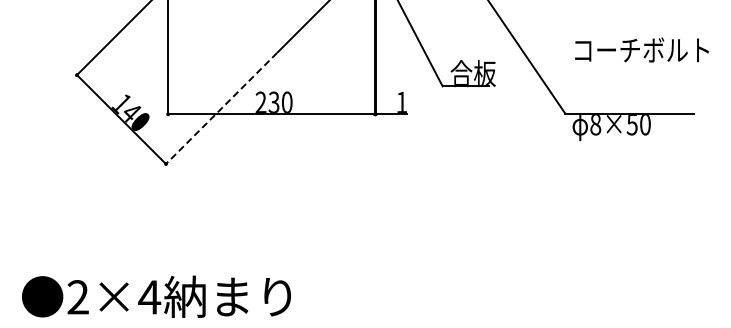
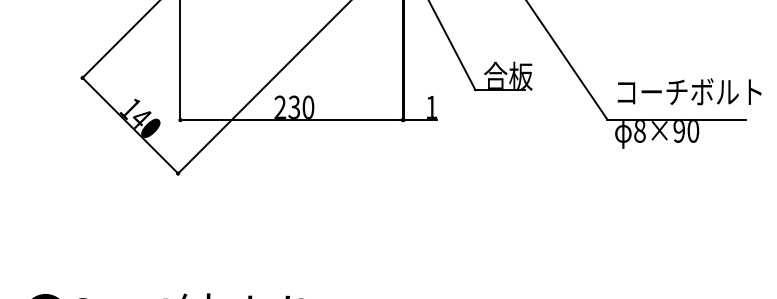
text: (641, 49) -> (689, 91), moved
line: (220, 109) -> (236, 114), dashed -> solid
text: (631, 125) -> (678, 132), 8×50 -> 8×90

